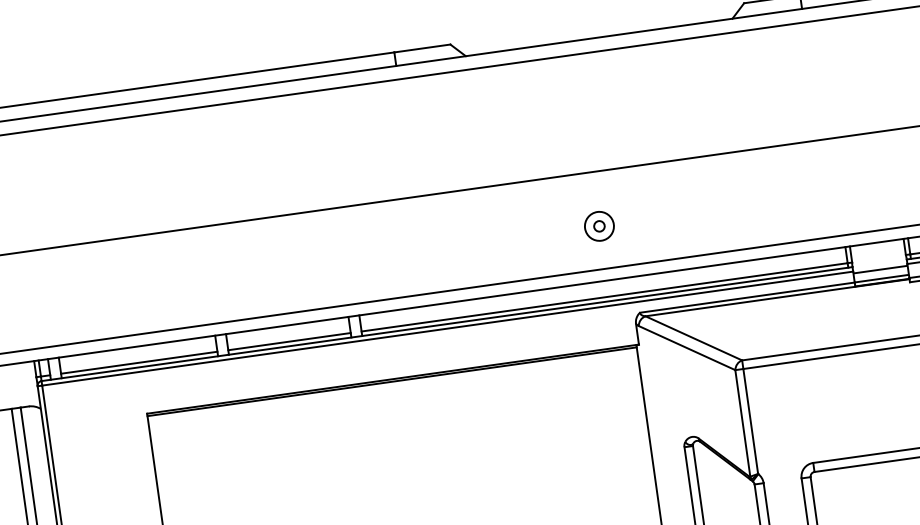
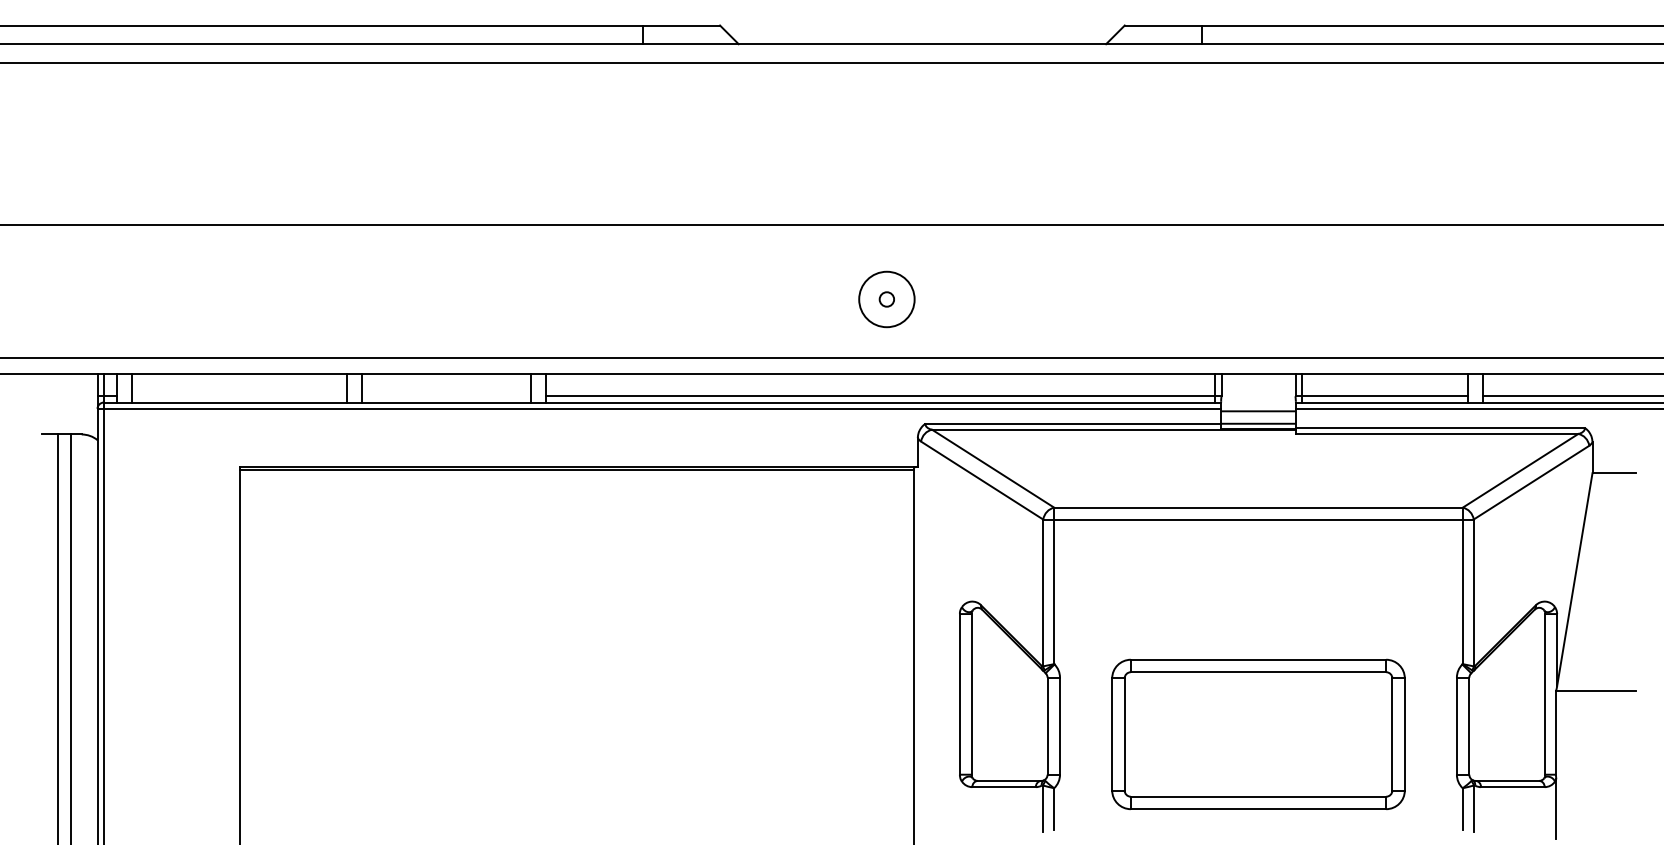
circle: (599, 226) -> (886, 299), size x1.4
line: (288, 341) -> (445, 396), removed
line: (138, 362) -> (238, 396), removed

